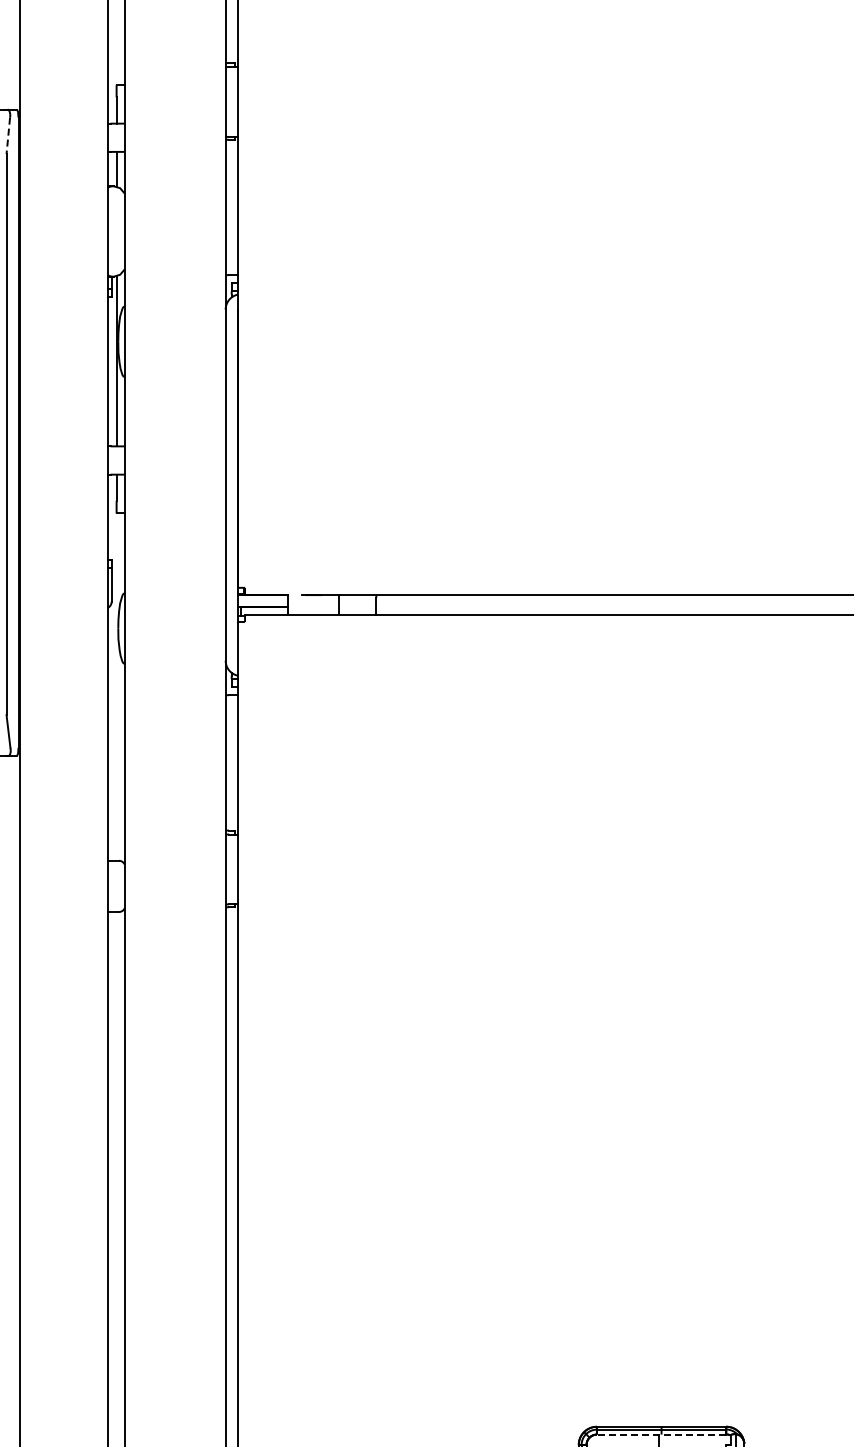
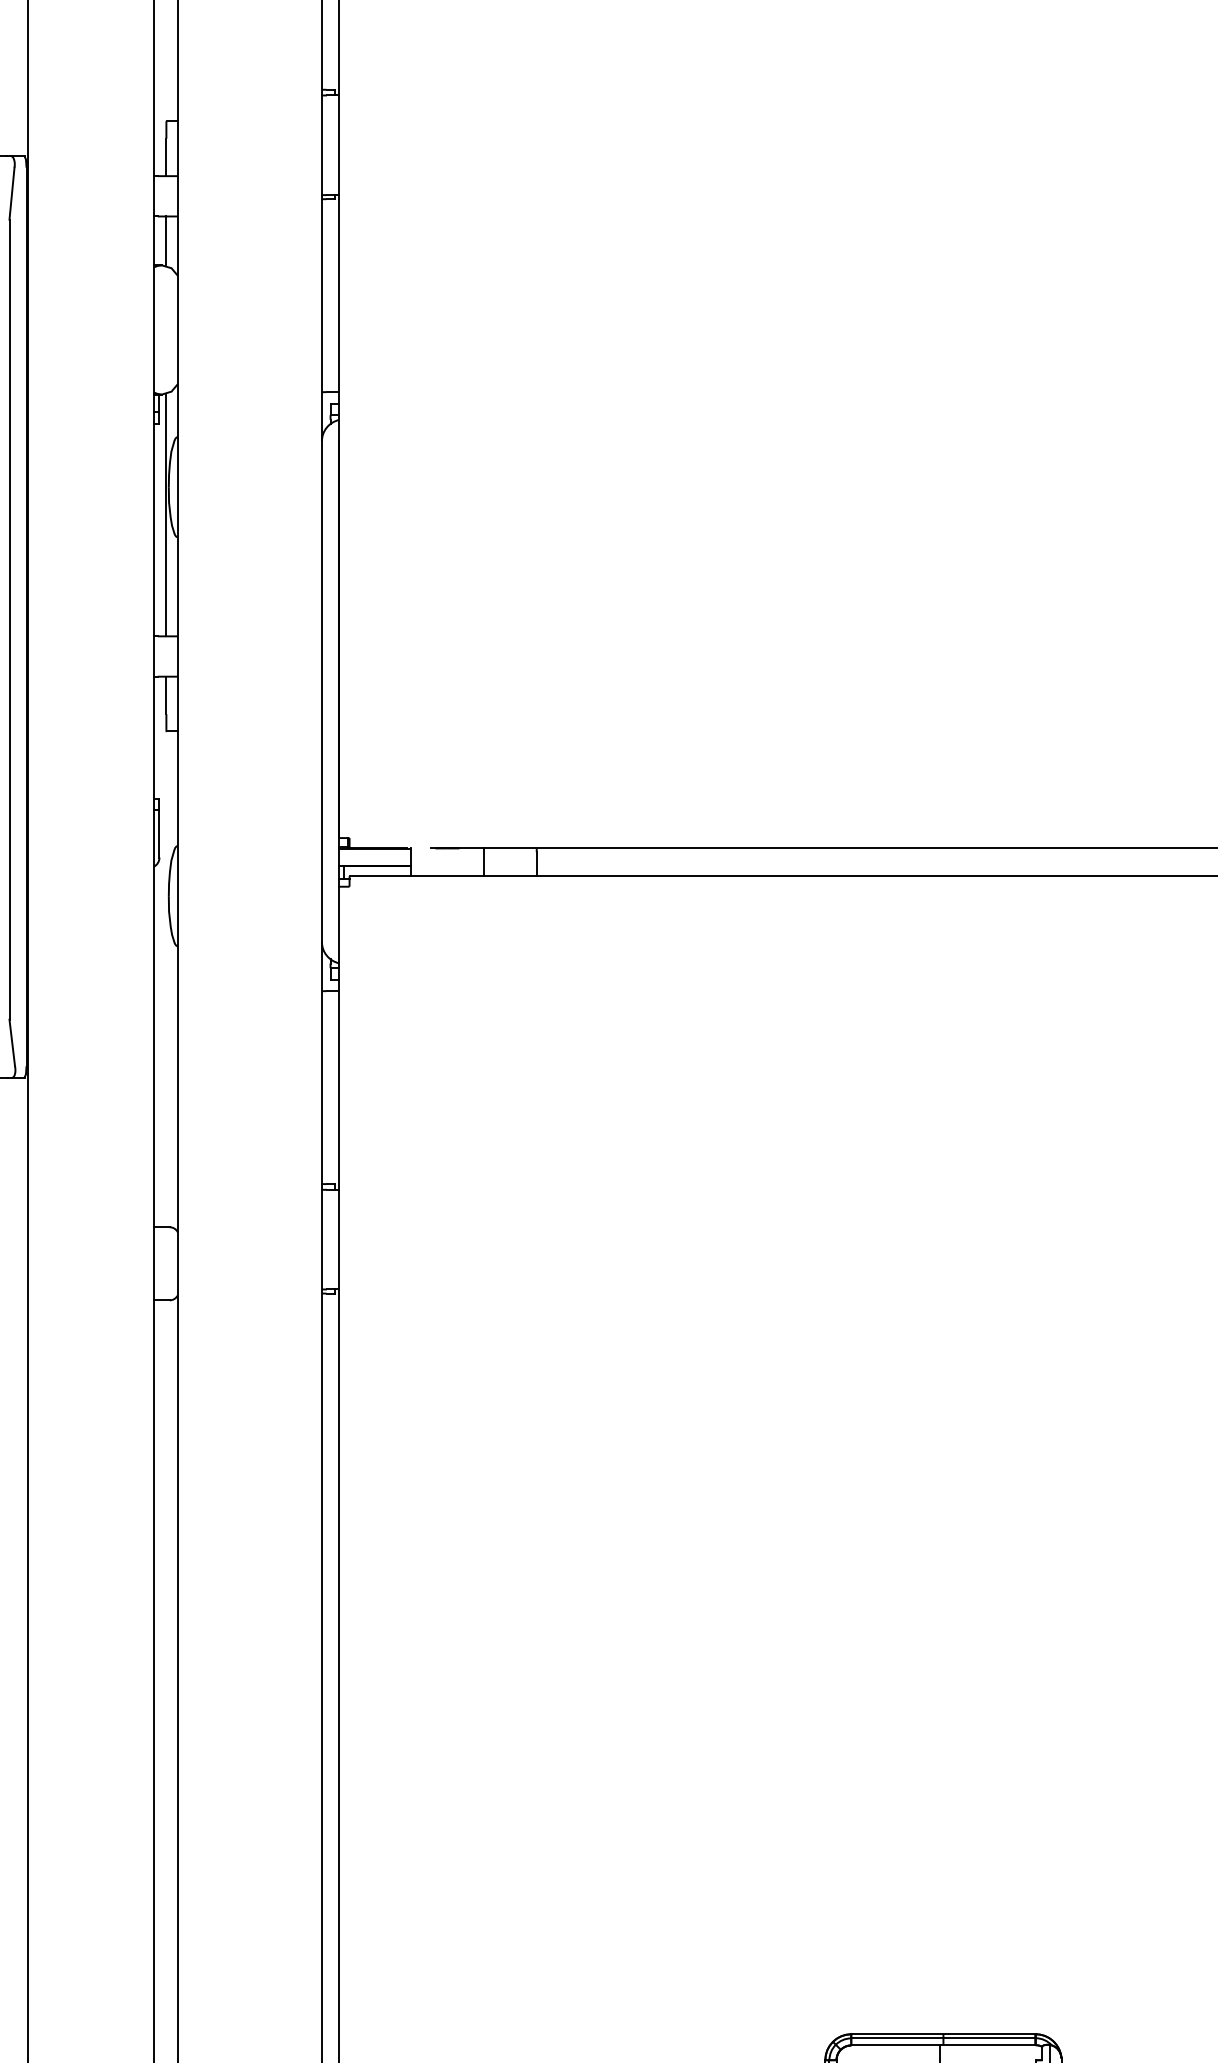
line: (8, 136) -> (12, 194), dashed -> solid
line: (661, 1434) -> (943, 2045), dashed -> solid

